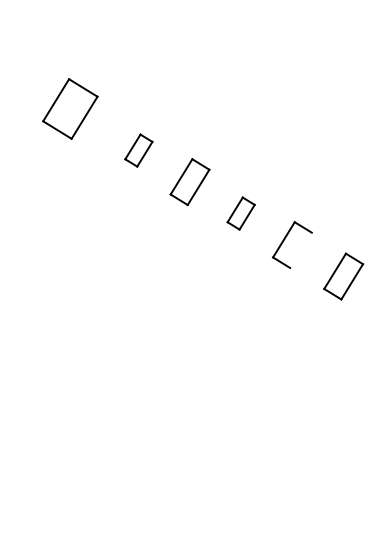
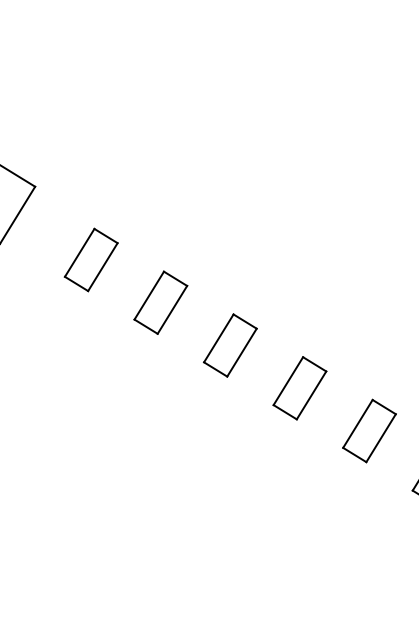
part: (138, 150) -> (90, 259), size x1.43
part: (240, 213) -> (229, 345), size x1.43
line: (300, 249) -> (310, 394), added

